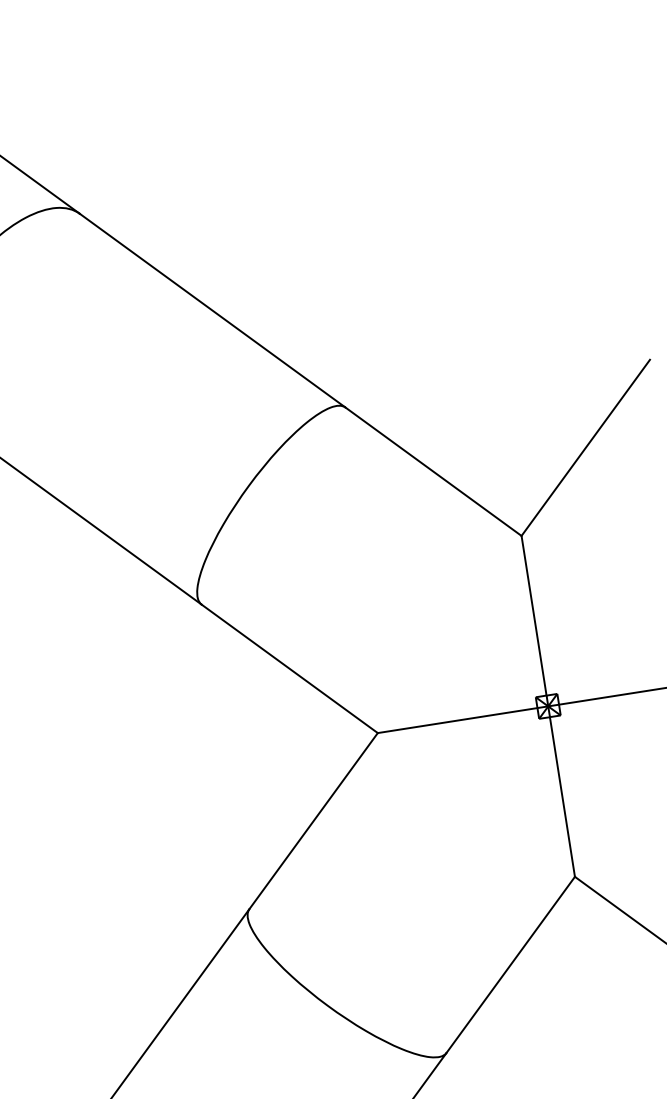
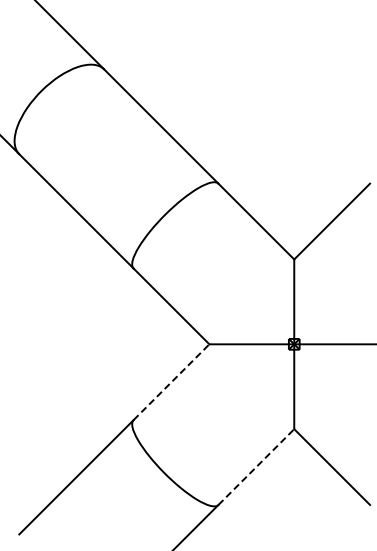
line: (313, 821) -> (171, 382), solid -> dashed
line: (511, 965) -> (256, 467), solid -> dashed

